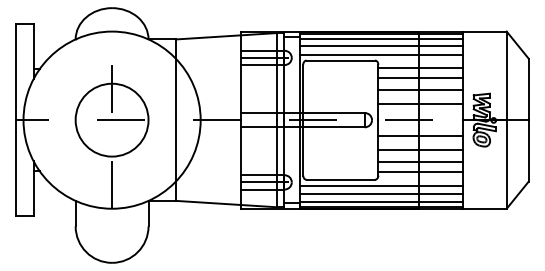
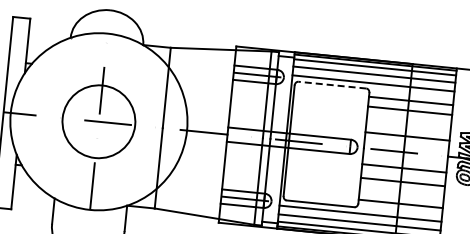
line: (340, 60) -> (332, 85), solid -> dashed
line: (420, 90) -> (408, 122), removed
line: (420, 162) -> (401, 194), removed

